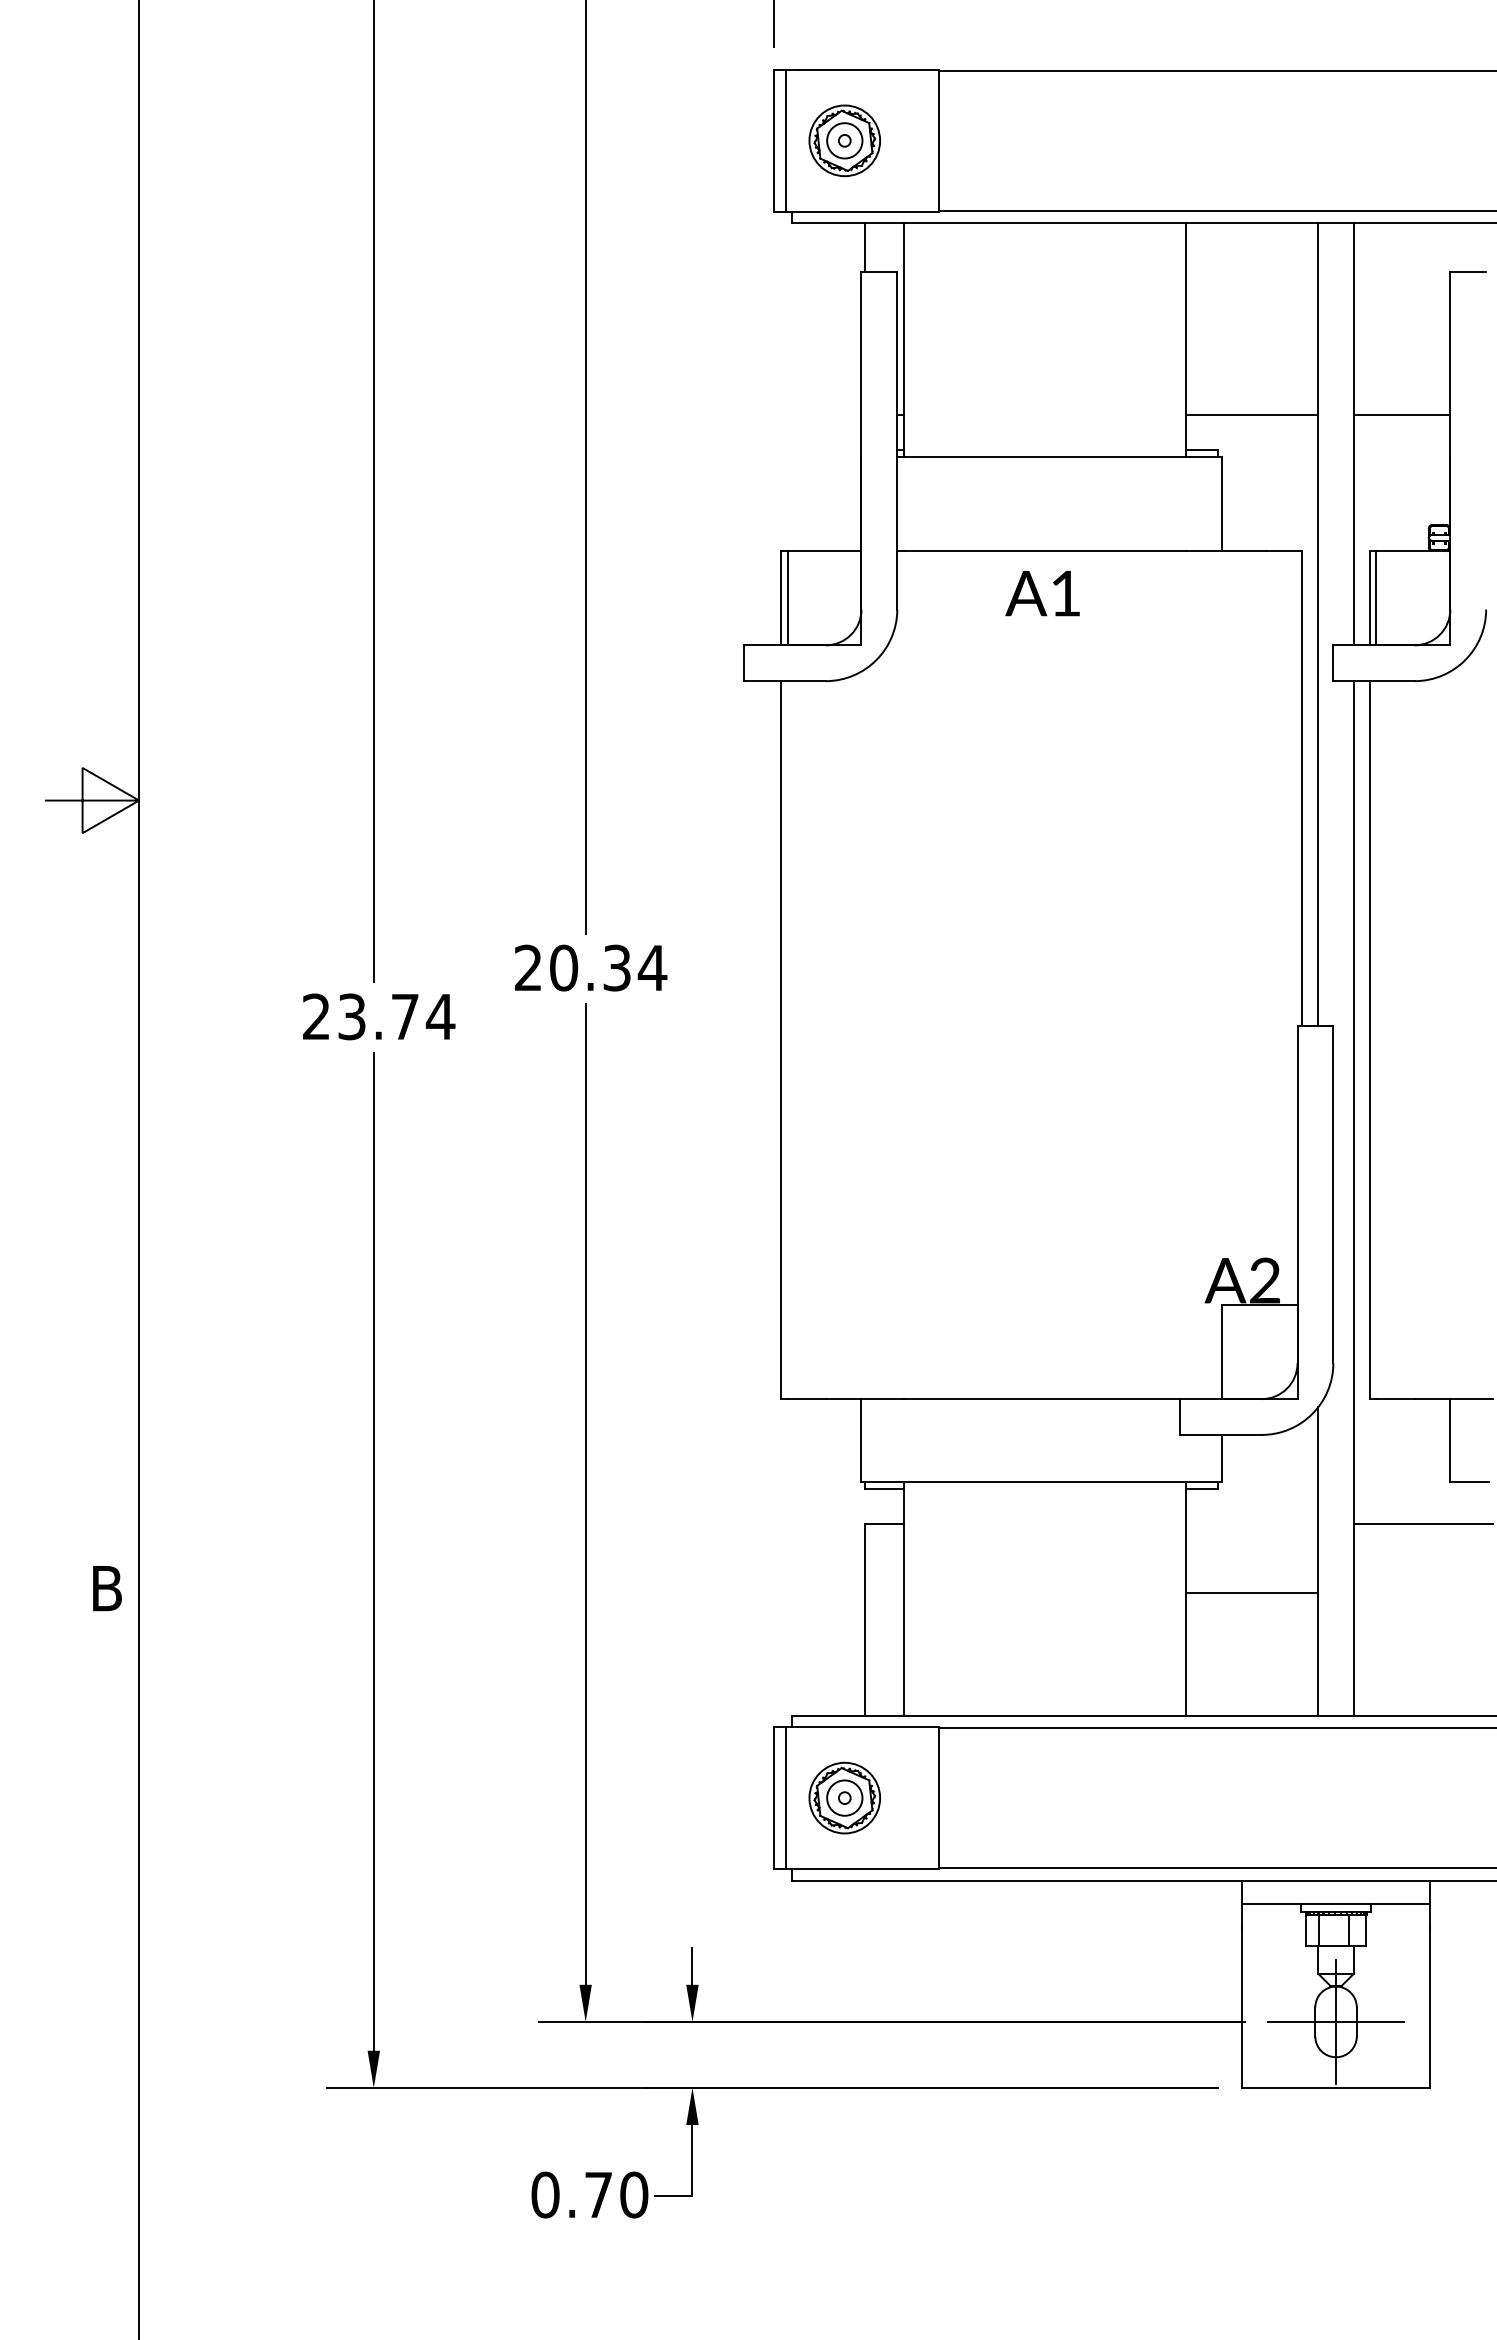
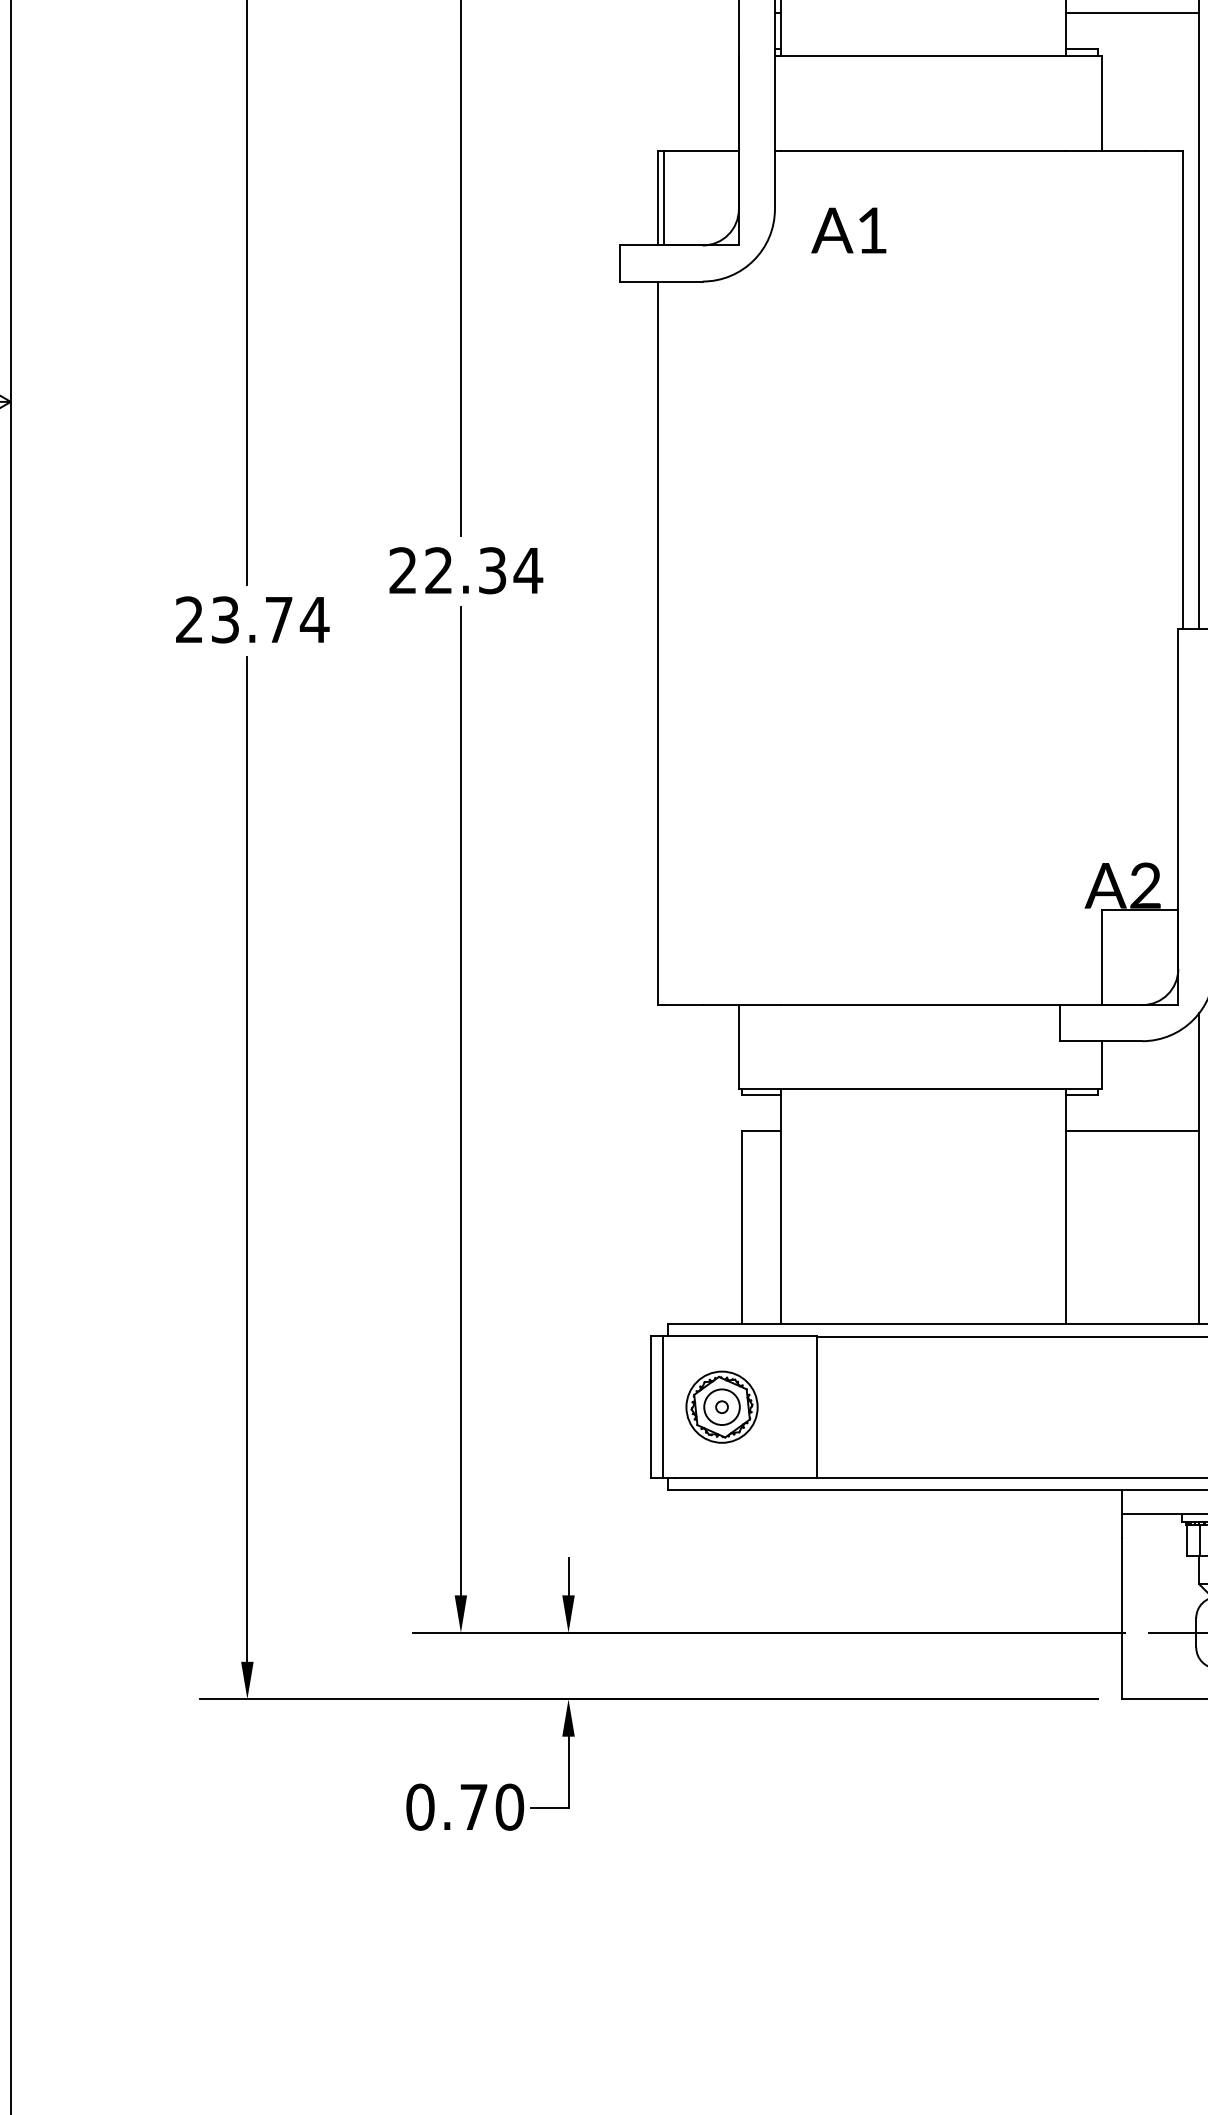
text: (1042, 593) -> (848, 230), moved
text: (564, 967) -> (439, 570), 20.34 -> 22.34
line: (1252, 1593) -> (1132, 1131), moved

